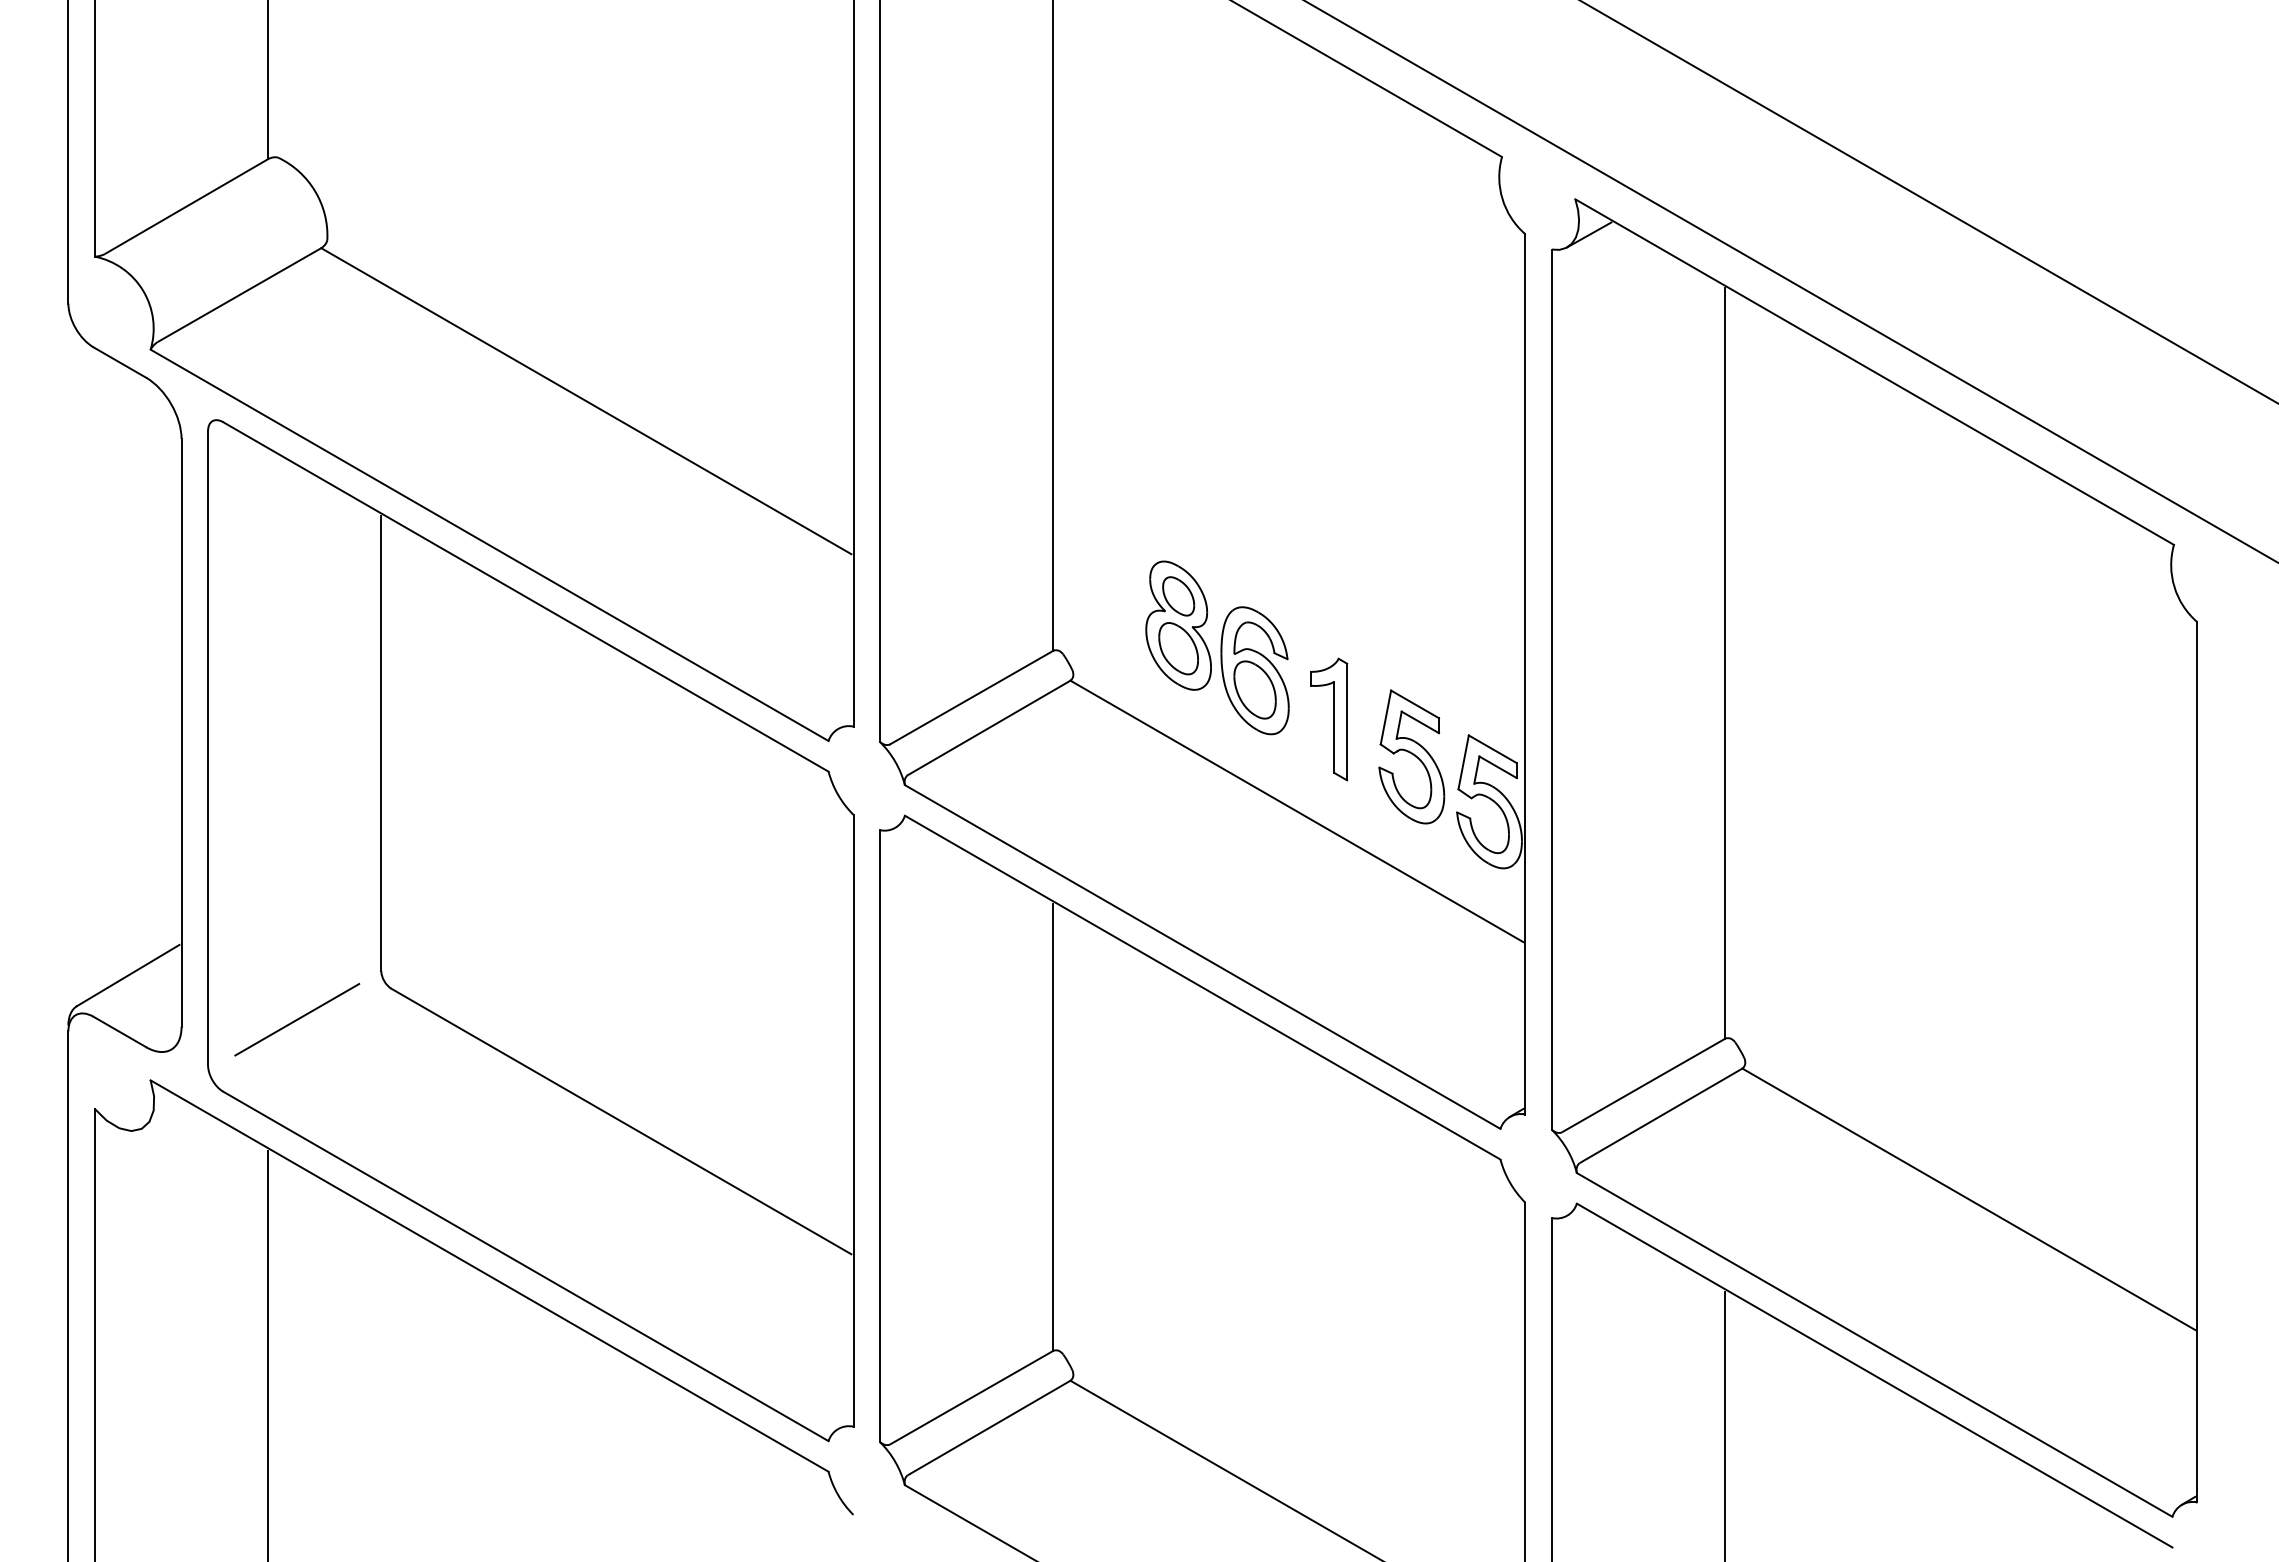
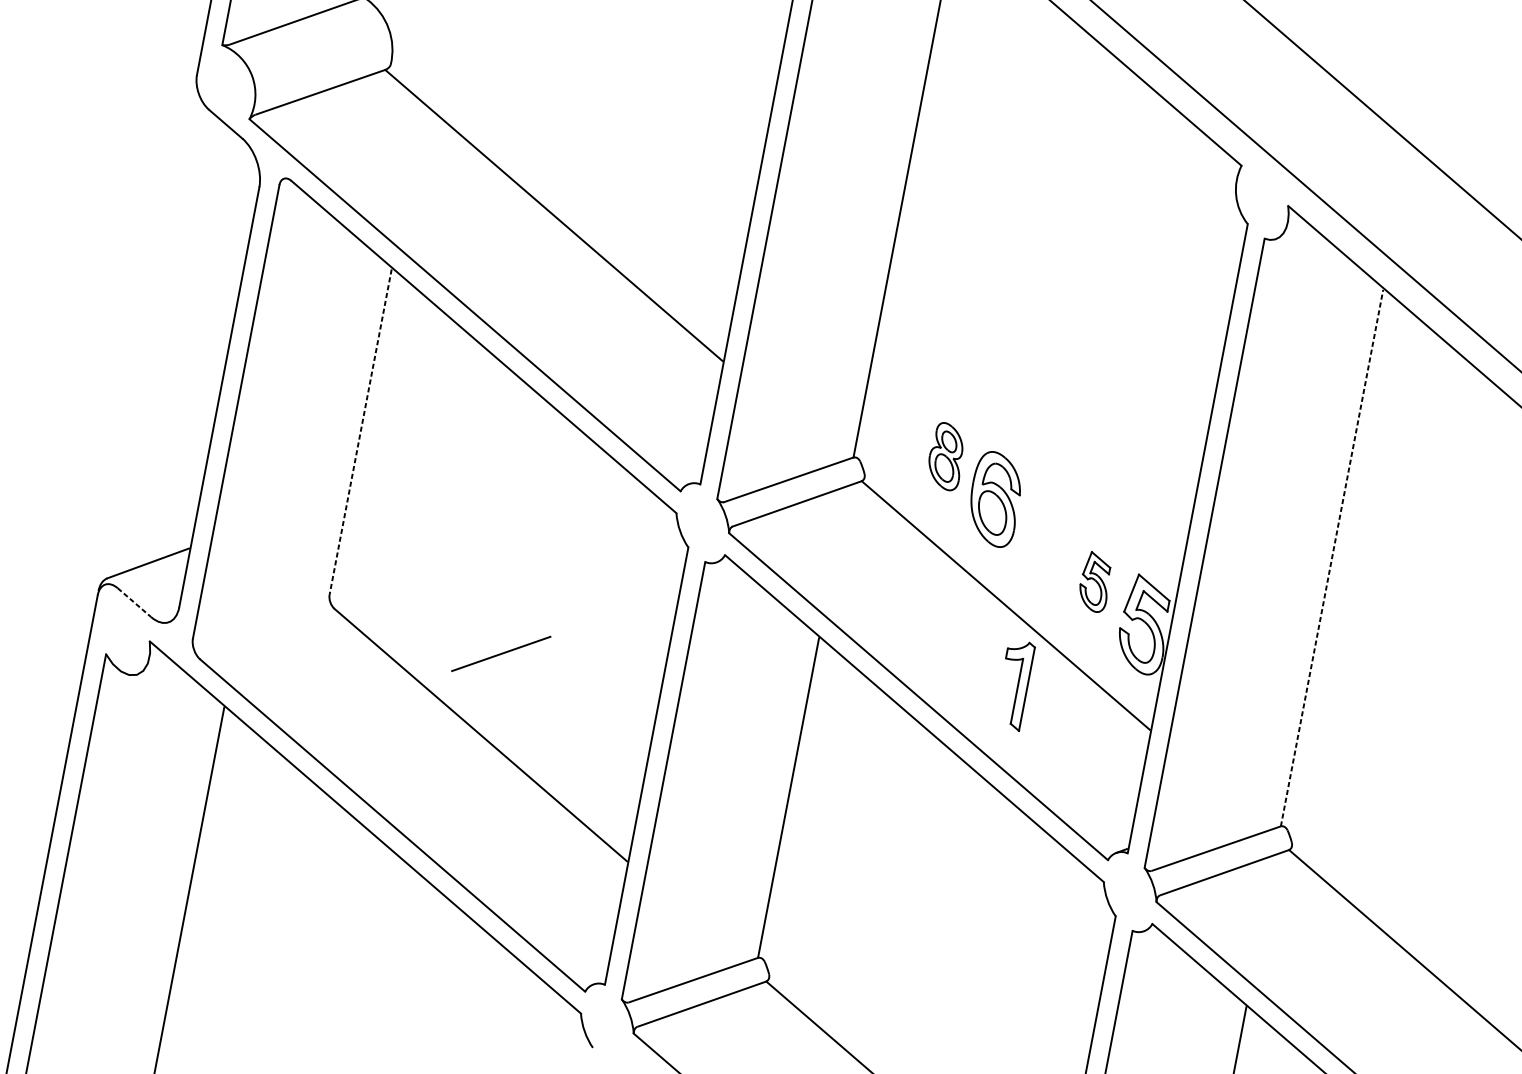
line: (1589, 234) -> (1293, 233), removed
part: (1178, 625) -> (946, 456), size x0.7
line: (1725, 663) -> (1332, 558), solid -> dashed
part: (1329, 719) -> (1014, 685), moved
line: (381, 743) -> (360, 432), solid -> dashed
part: (1411, 756) -> (1095, 581), size x0.6
line: (297, 1019) -> (501, 653), moved
line: (120, 1032) -> (134, 603), solid -> dashed

